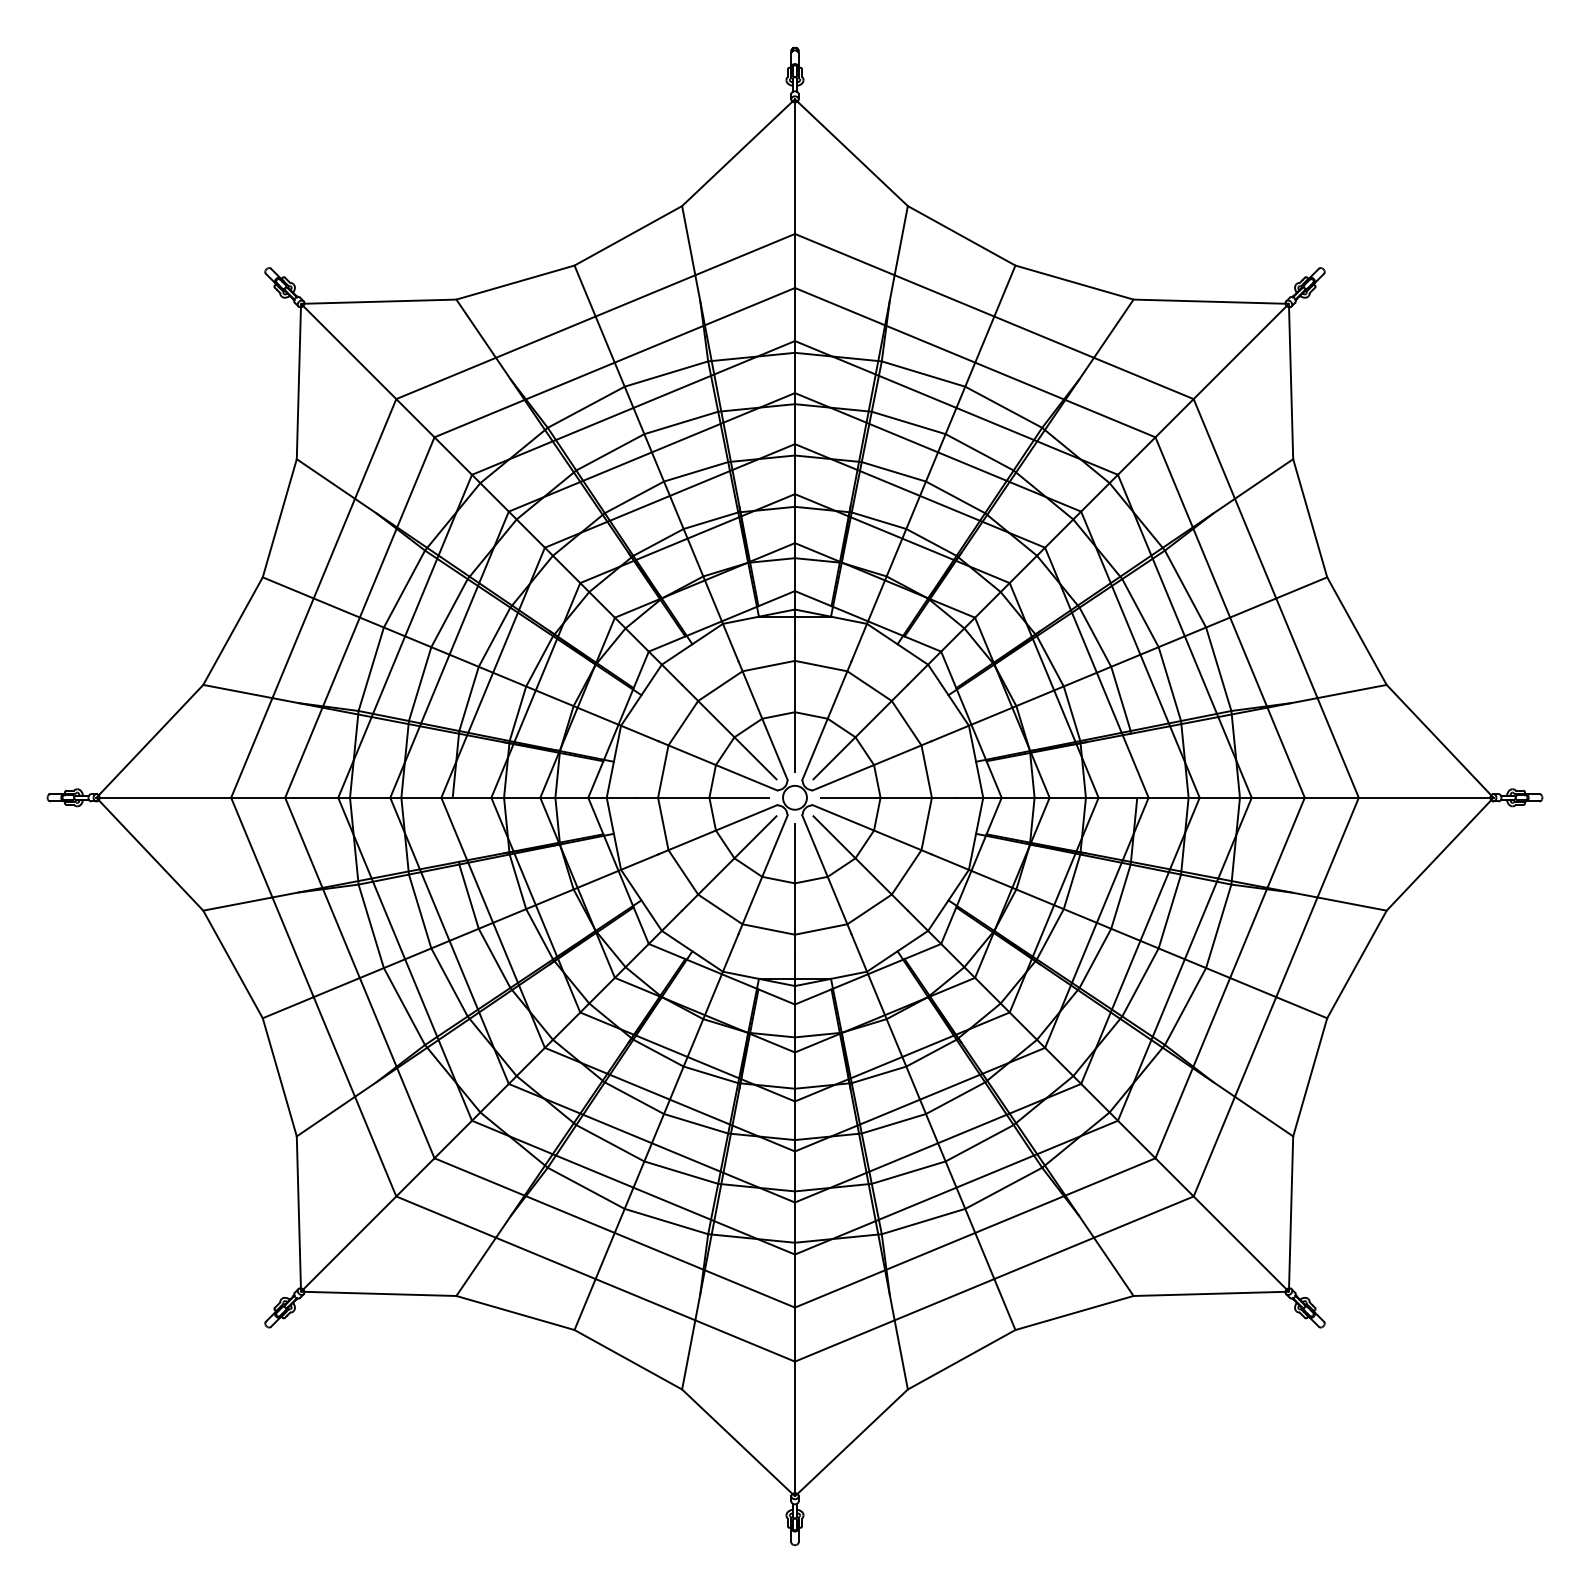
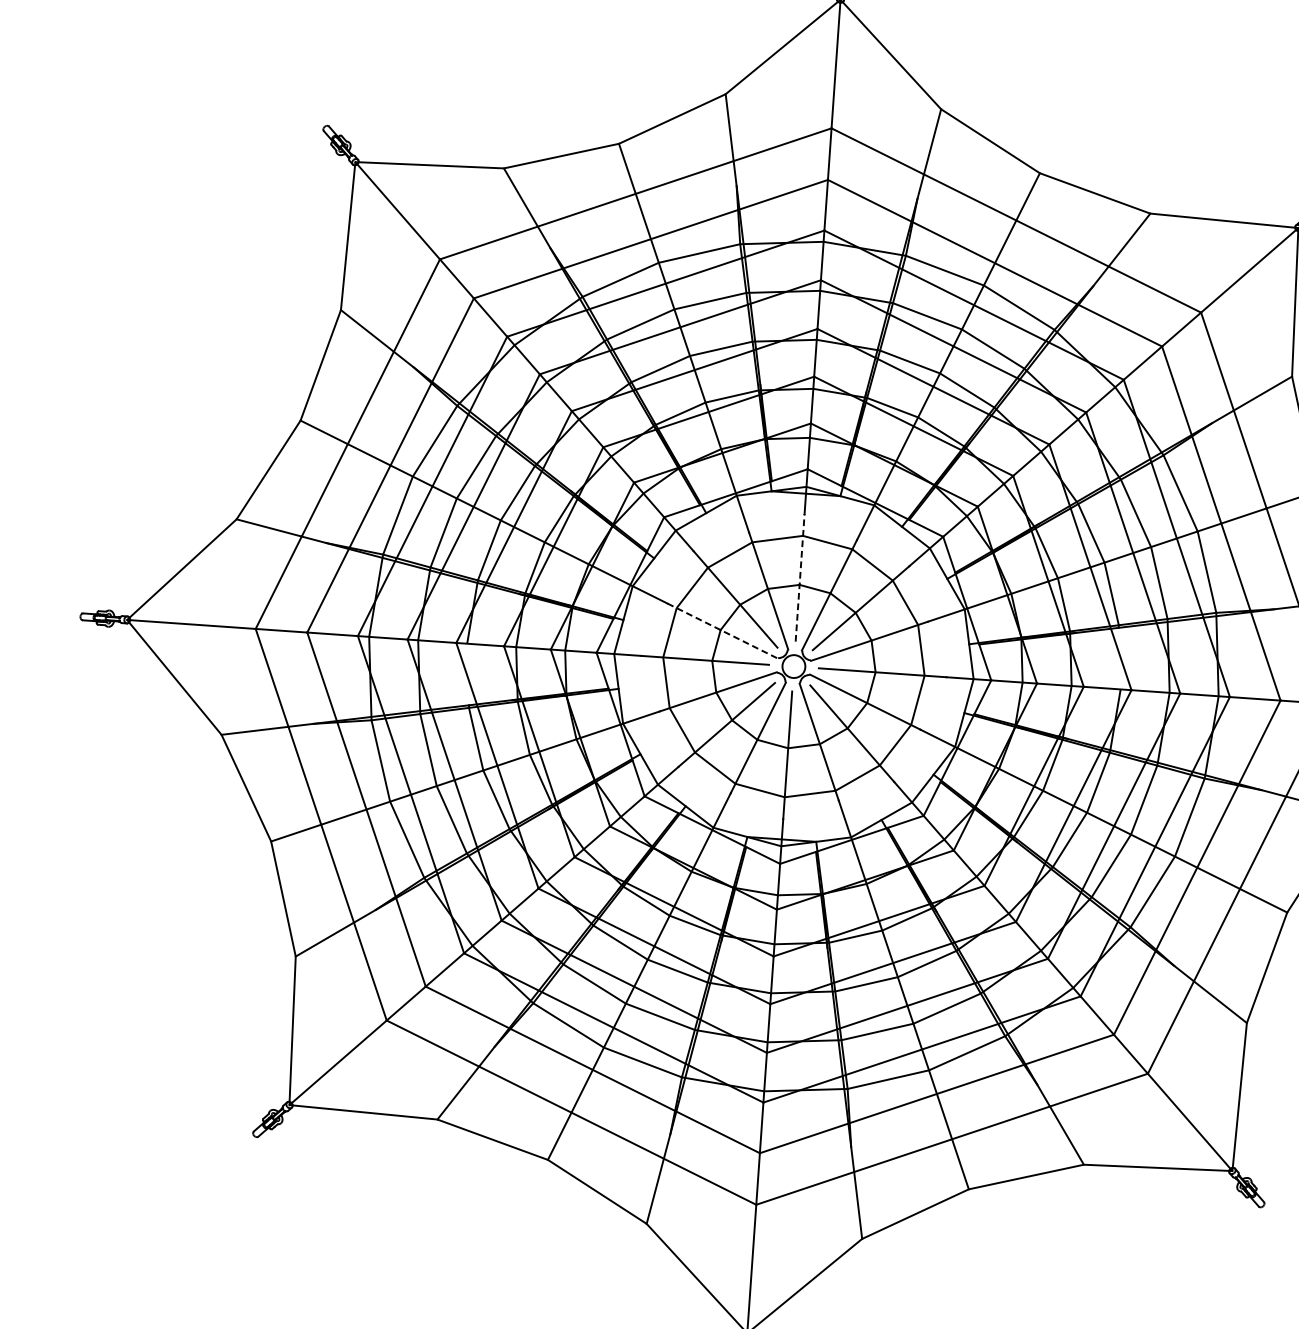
line: (795, 704) -> (800, 577), solid -> dashed
line: (718, 766) -> (722, 631), solid -> dashed

